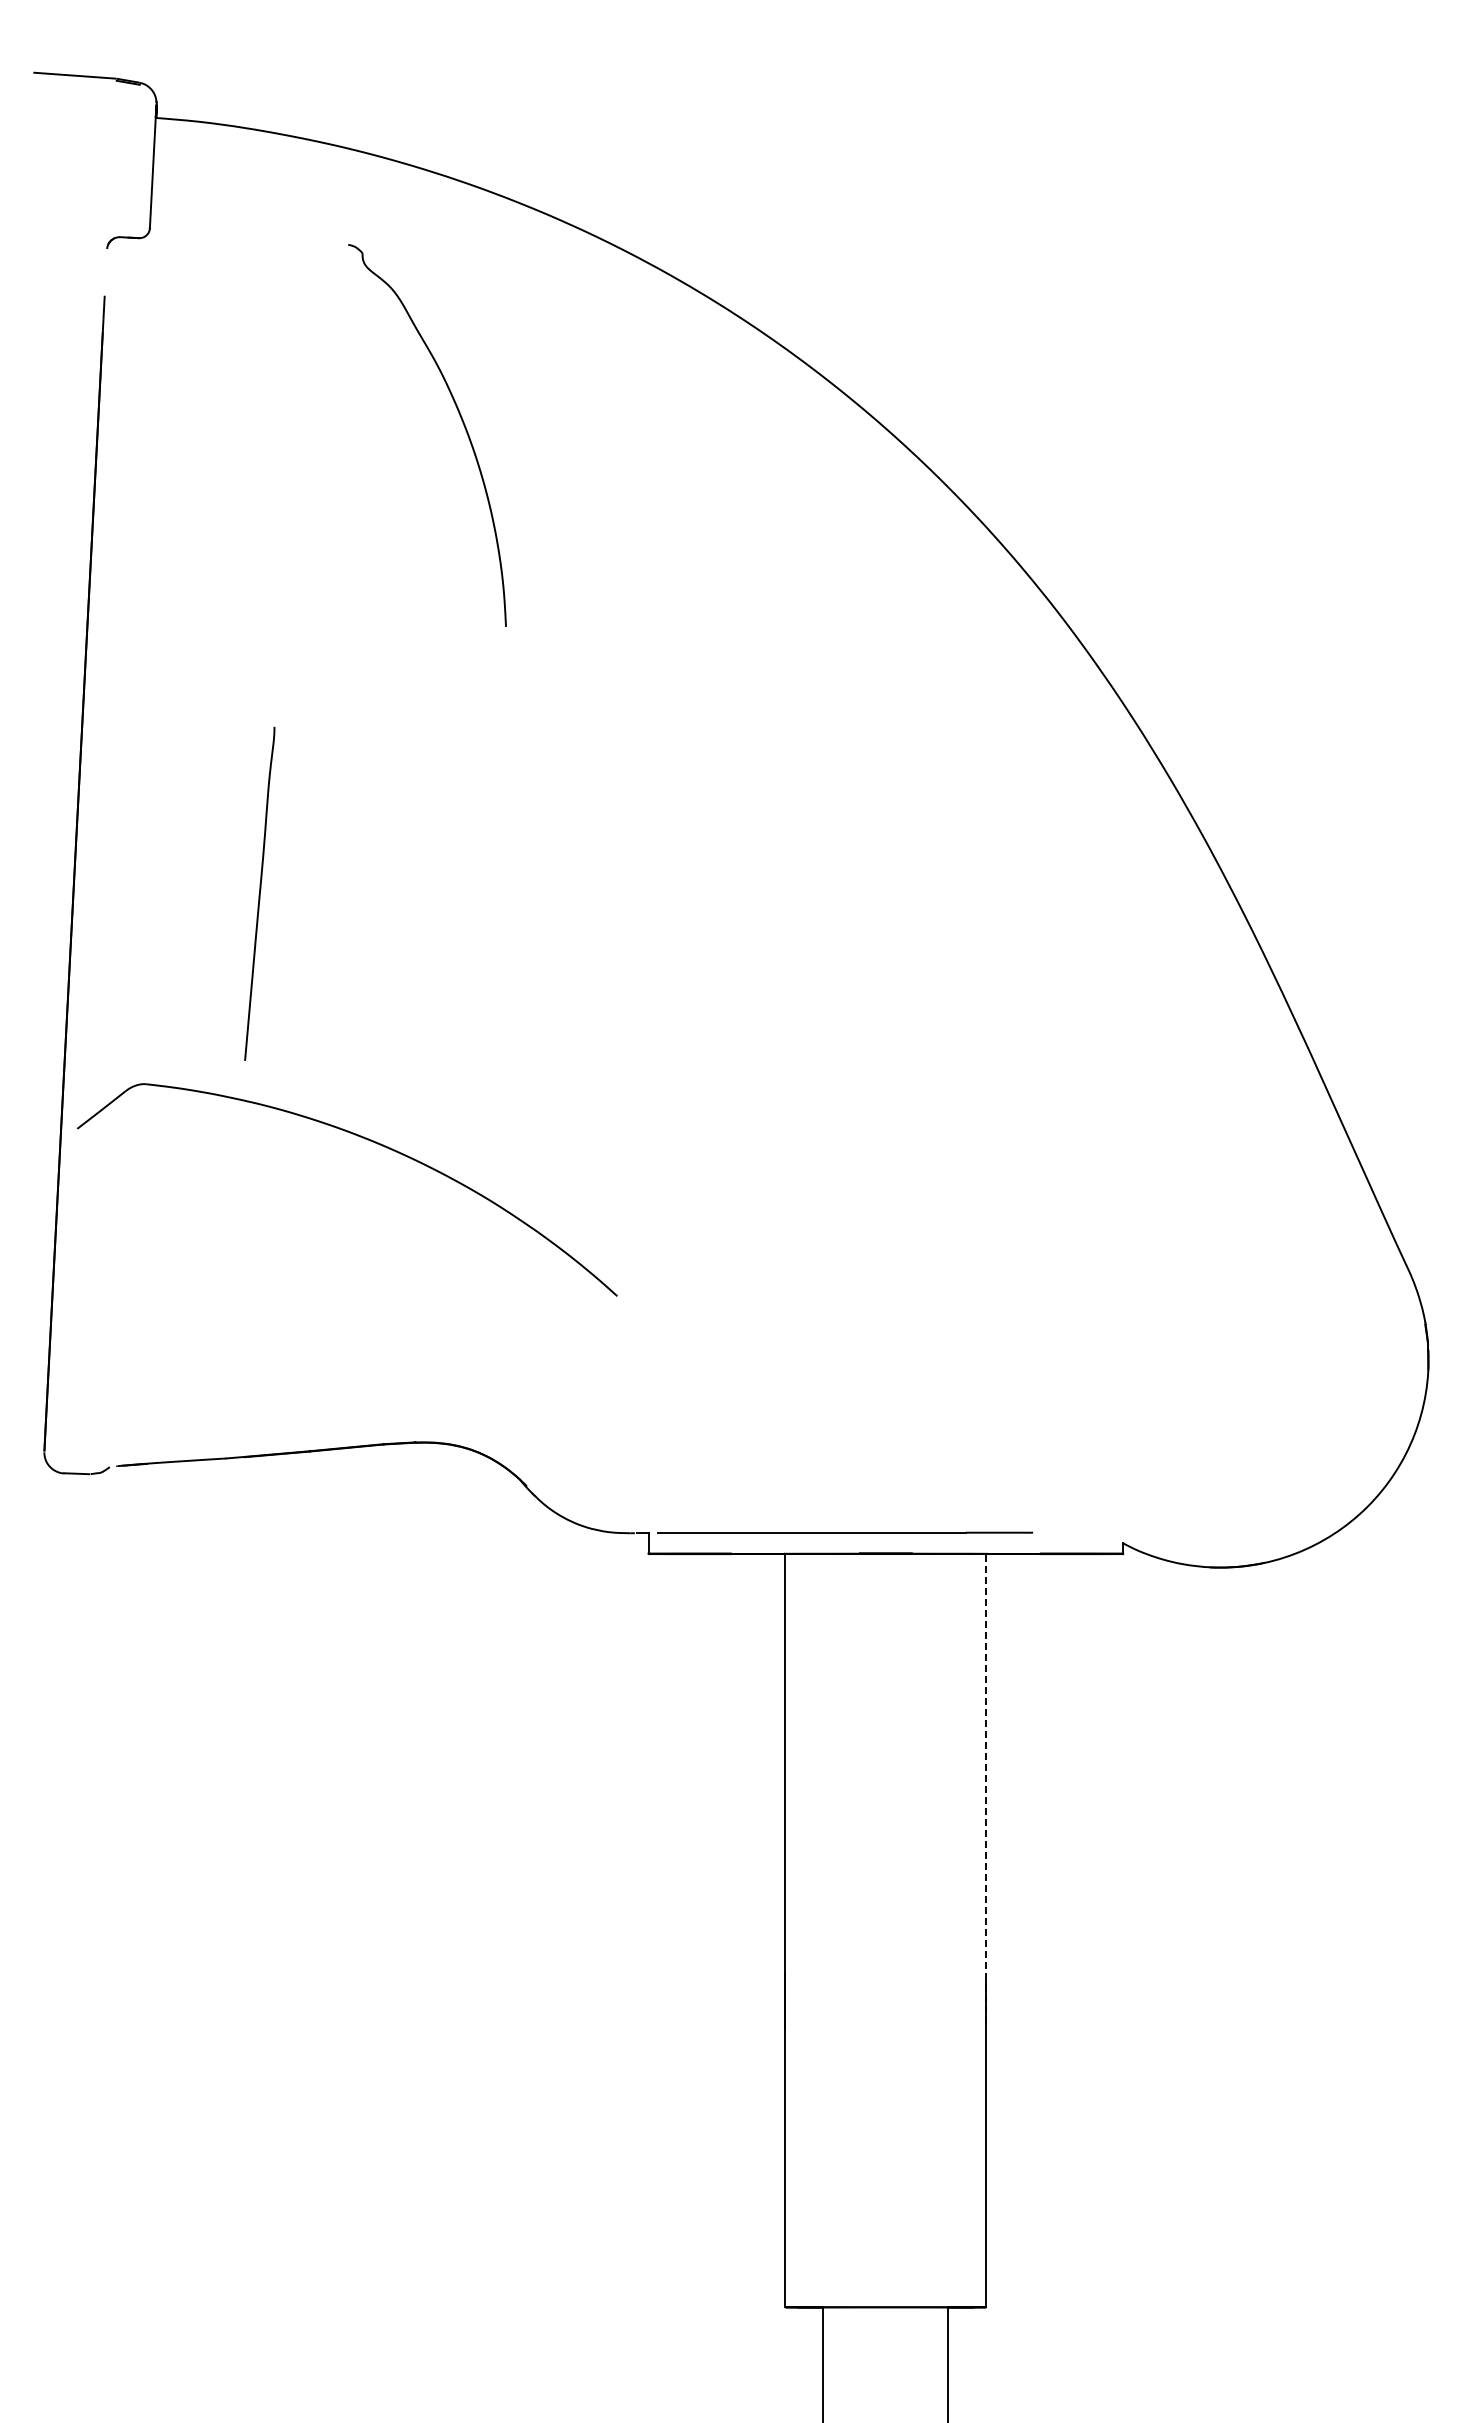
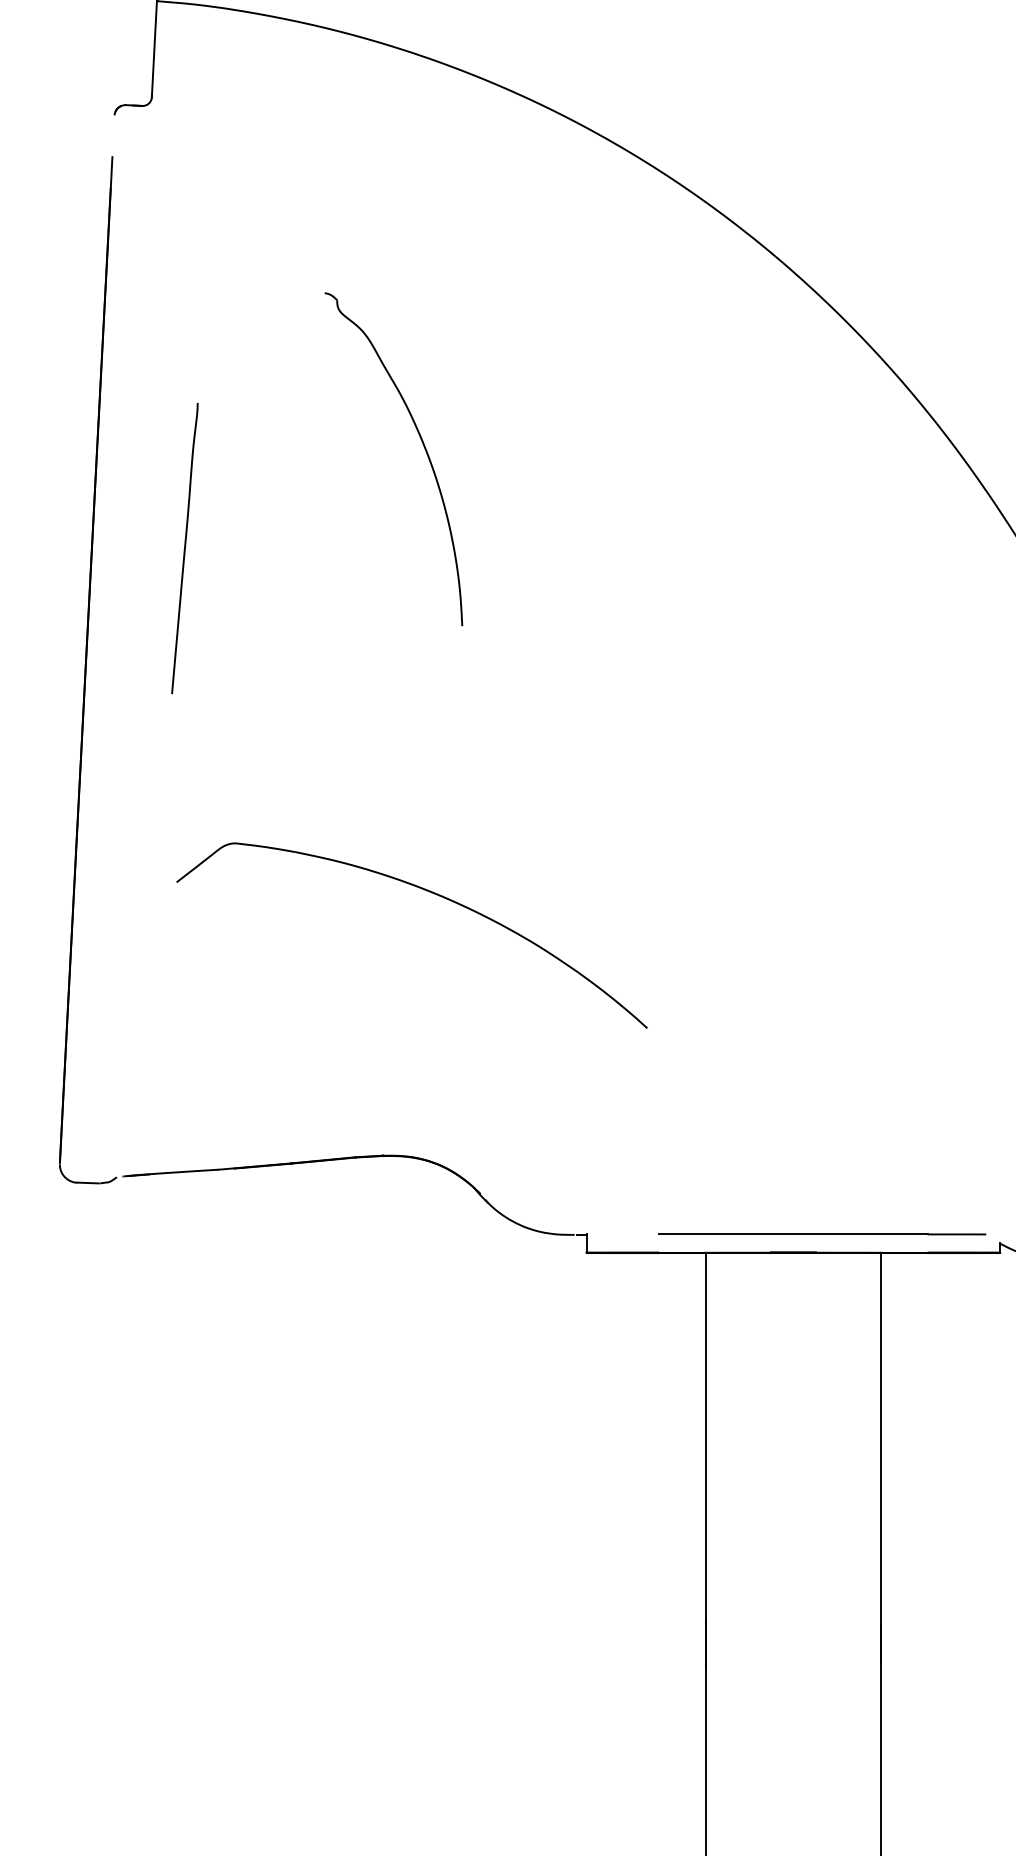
part: (462, 423) -> (424, 448), moved
curve: (259, 893) -> (184, 548), moved
part: (367, 1140) -> (429, 892), moved
line: (844, 1532) -> (821, 1234), moved
line: (986, 1788) -> (881, 1457), dashed -> solid

